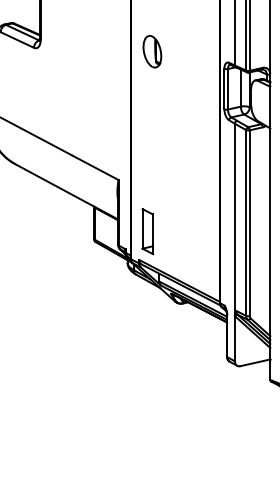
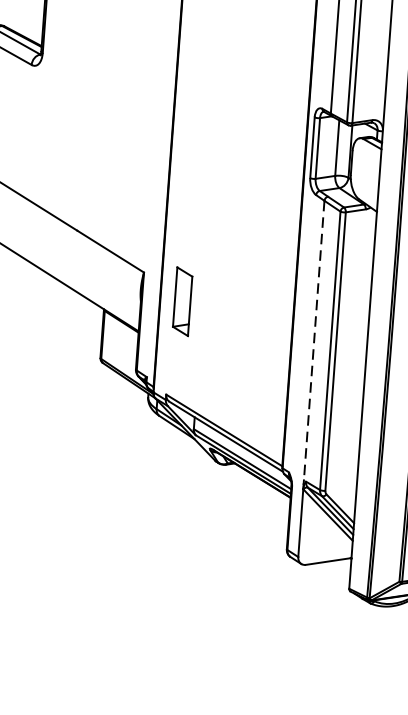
part: (152, 51) -> (208, 83), removed
line: (234, 217) -> (313, 341), solid -> dashed
part: (147, 231) -> (182, 301), moved

